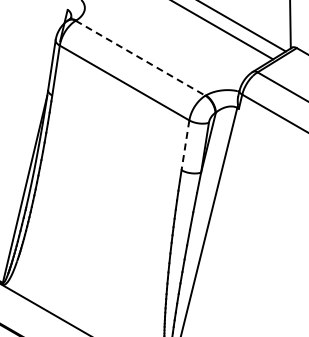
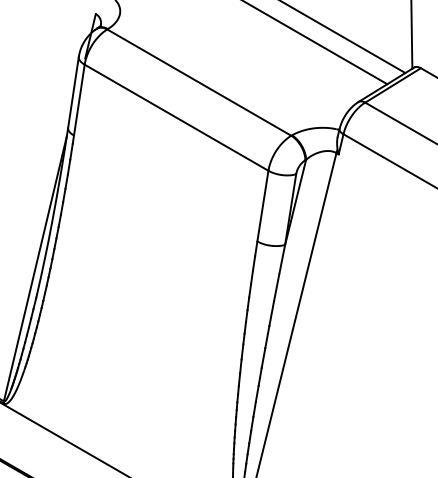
line: (140, 58) -> (199, 82), dashed -> solid
line: (185, 145) -> (262, 206), dashed -> solid

